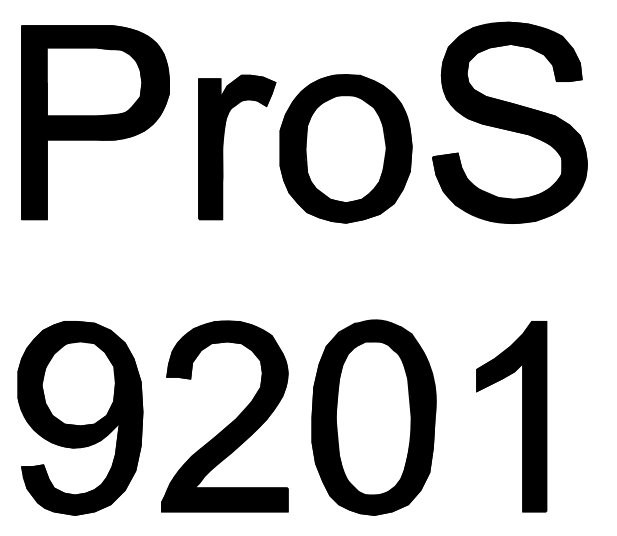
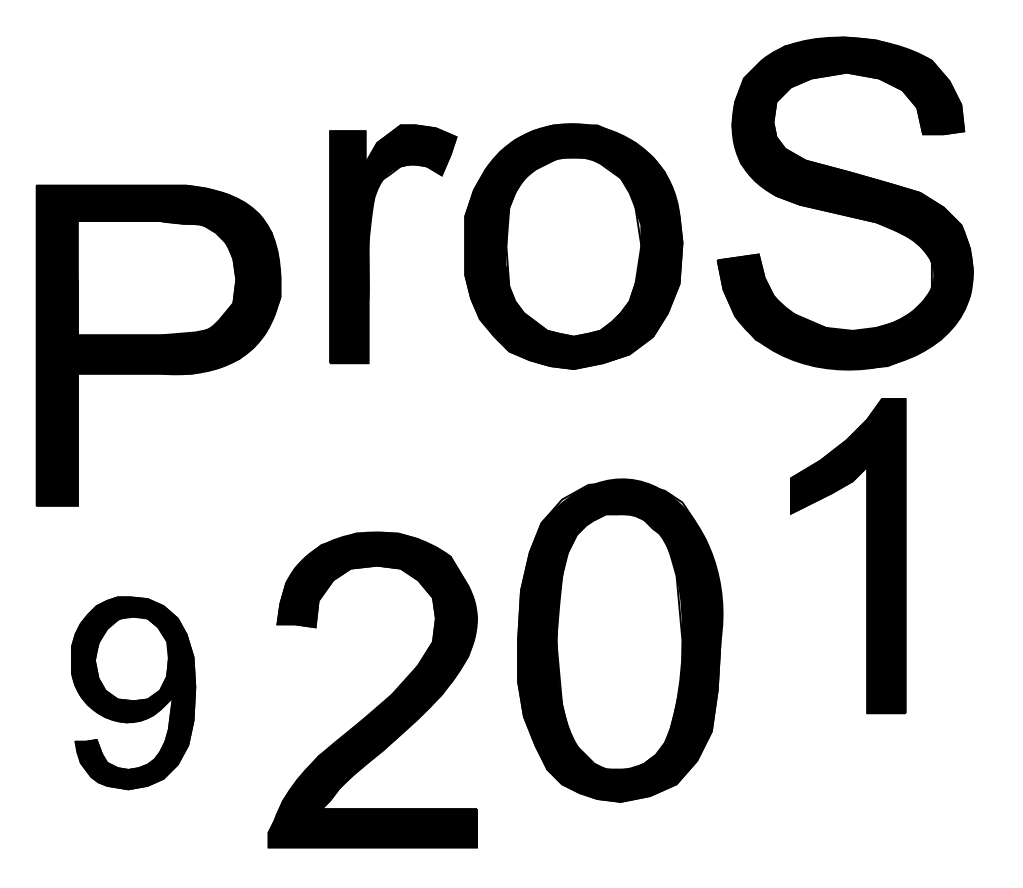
part: (95, 122) -> (158, 345), moved
part: (522, 416) -> (866, 555), moved
part: (373, 417) -> (619, 640), moved
part: (80, 418) -> (133, 693), size x0.6

